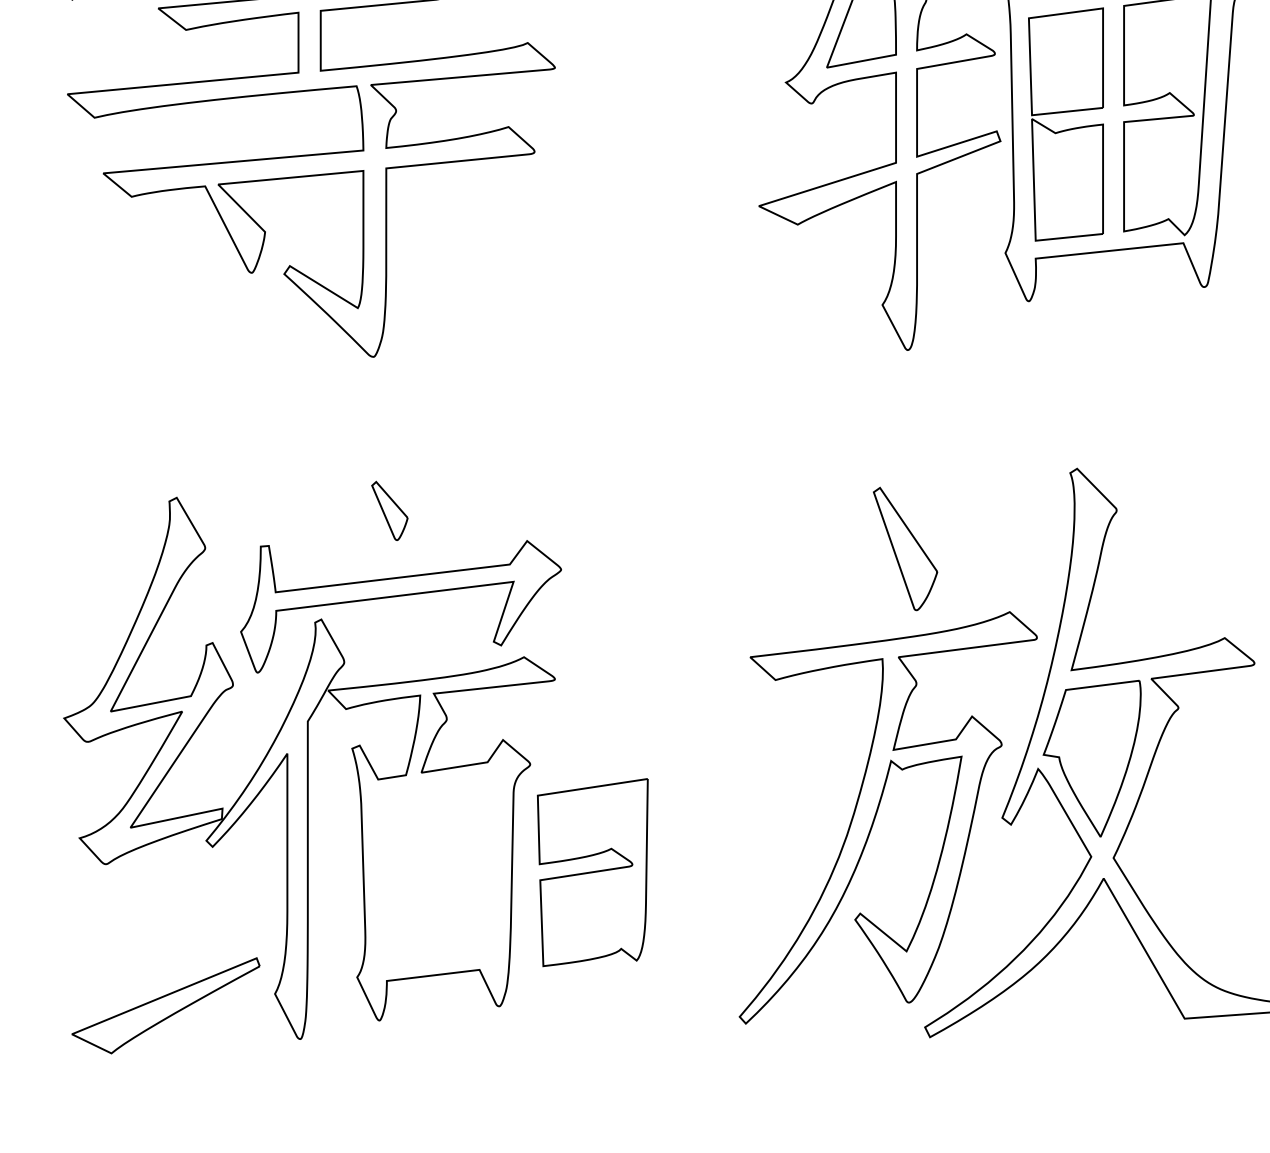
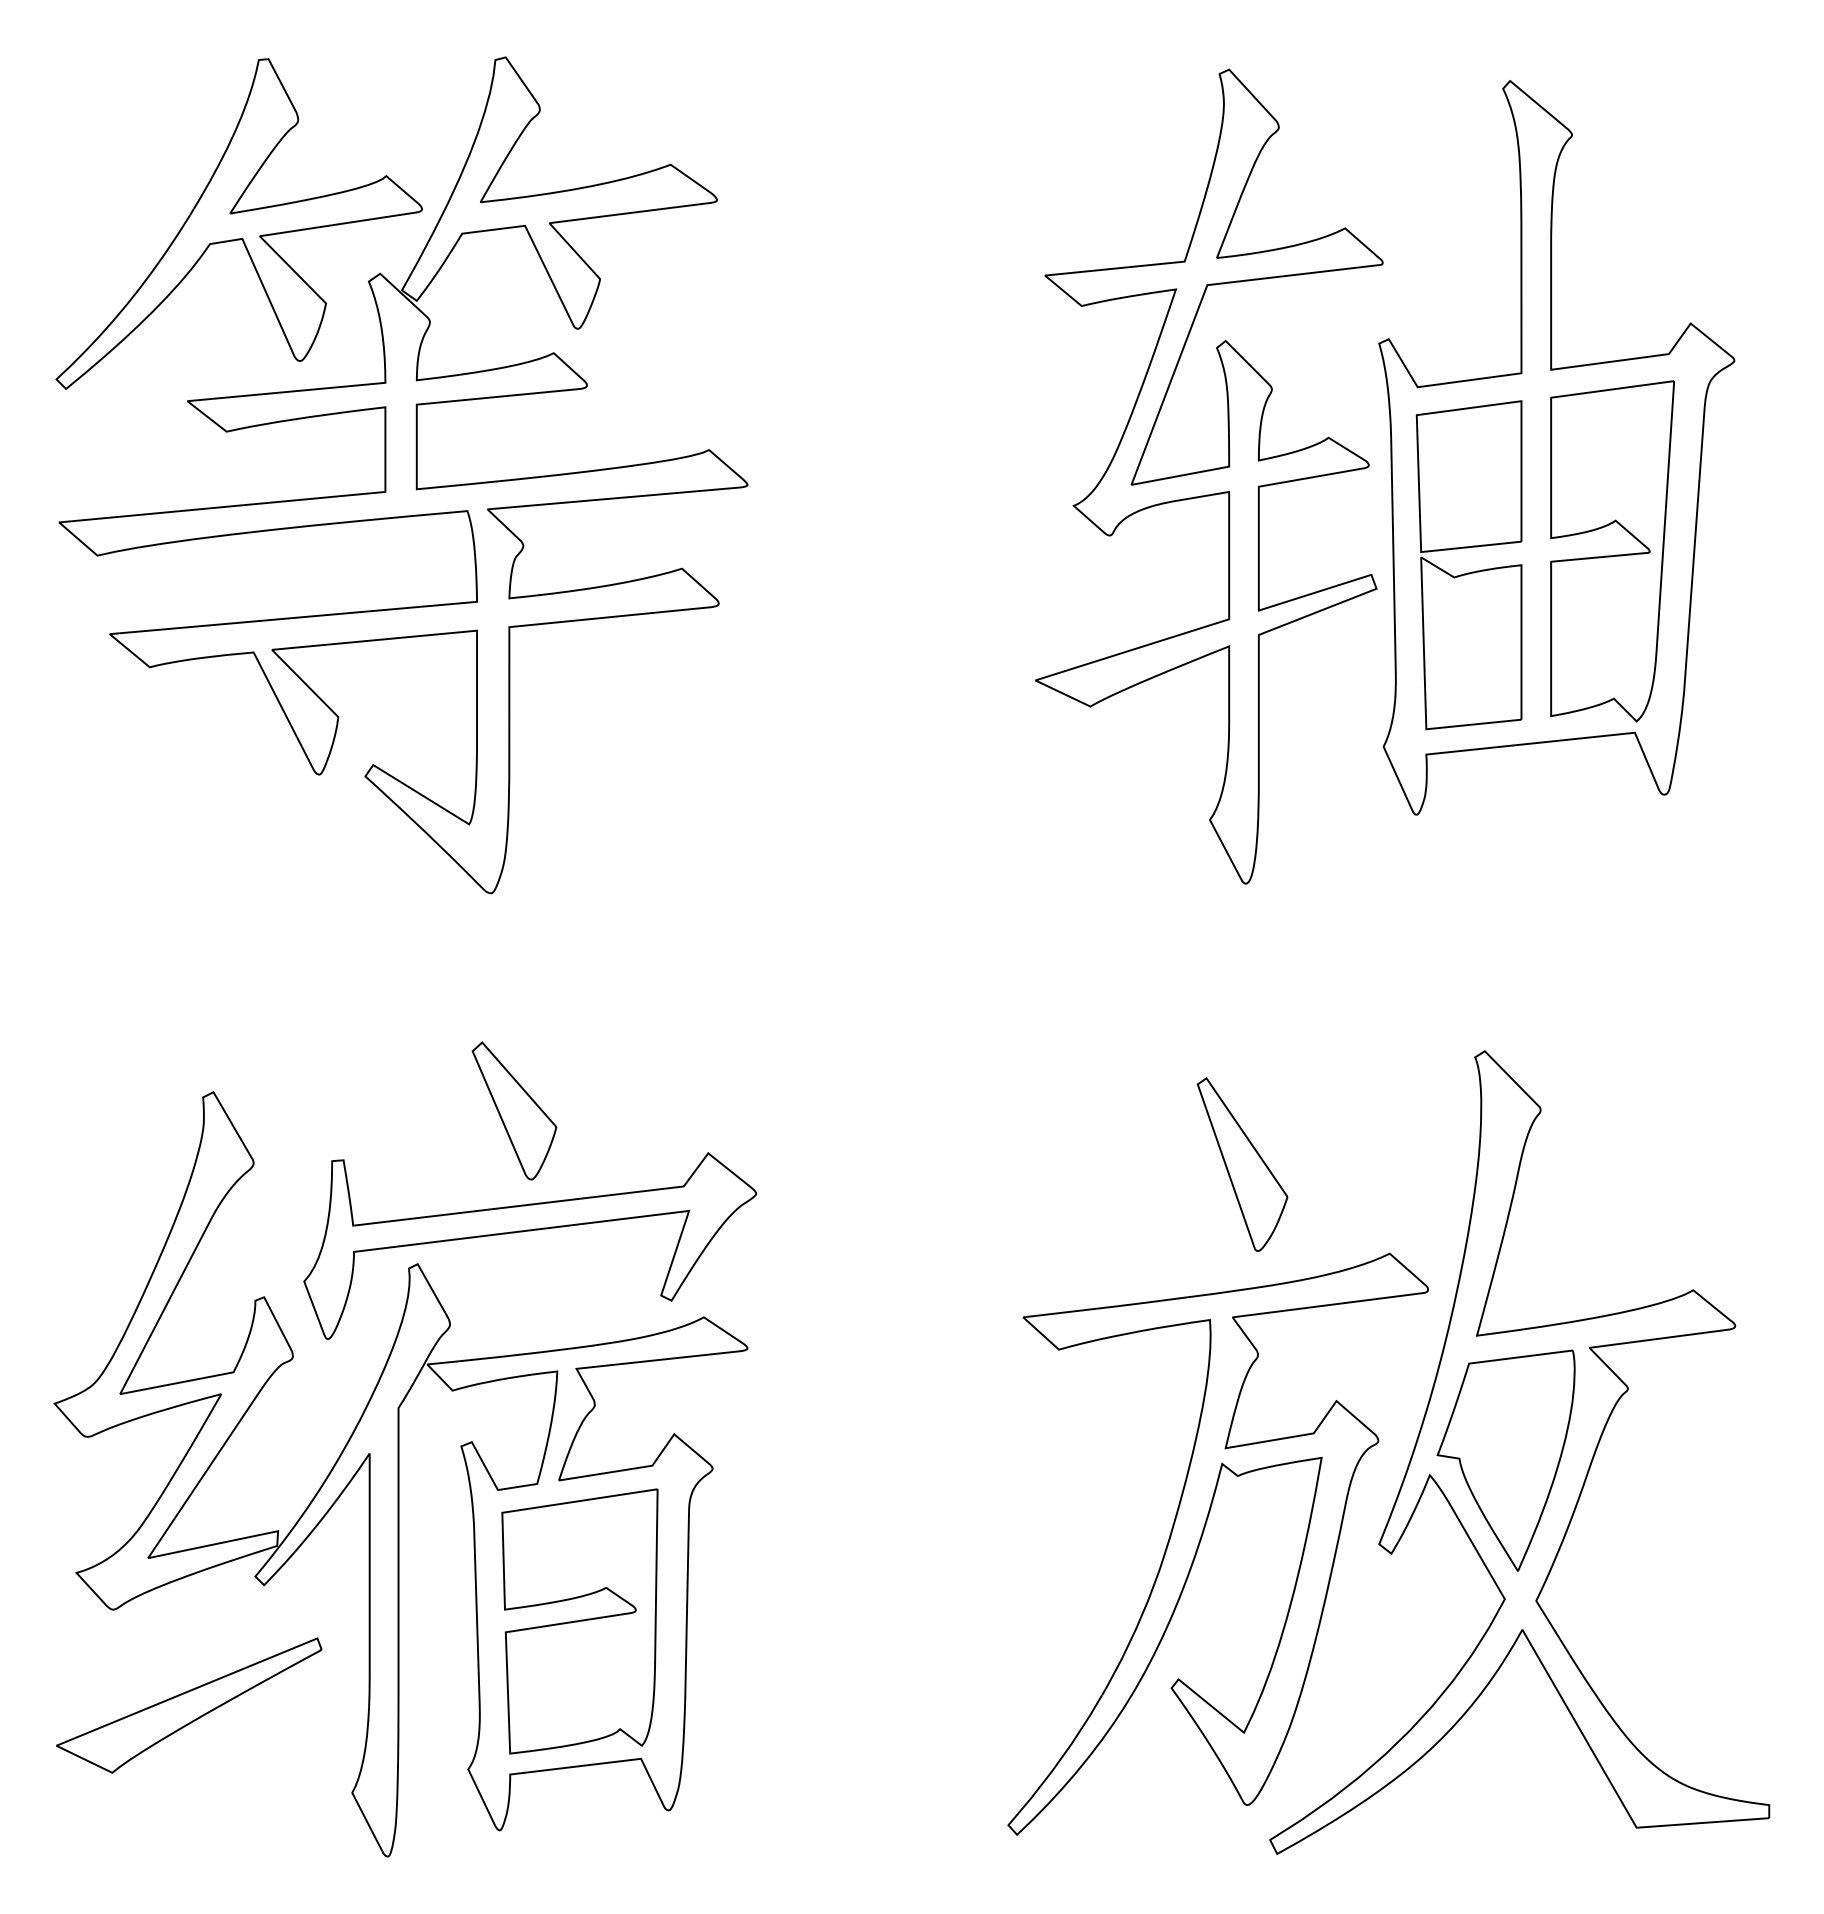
part: (389, 510) -> (514, 1110), size x1.67
part: (592, 872) -> (579, 1621), moved
part: (166, 1005) -> (189, 1705), moved

